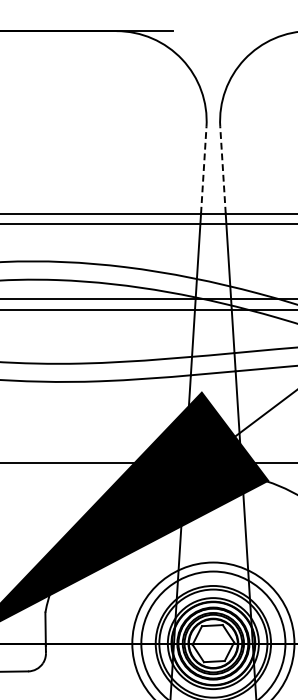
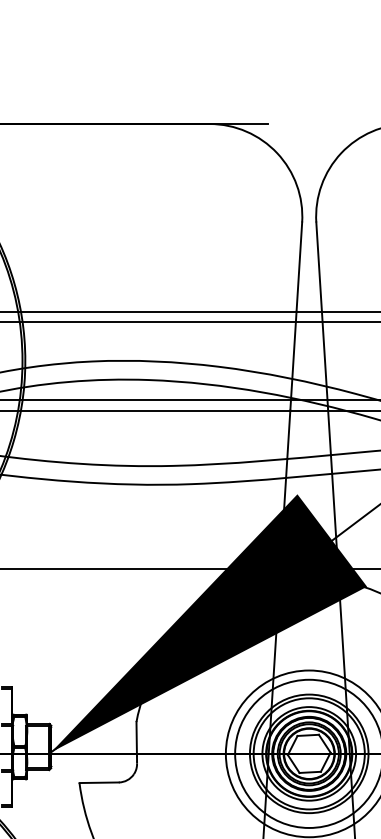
line: (203, 170) -> (299, 267), dashed -> solid
line: (223, 170) -> (319, 267), dashed -> solid

